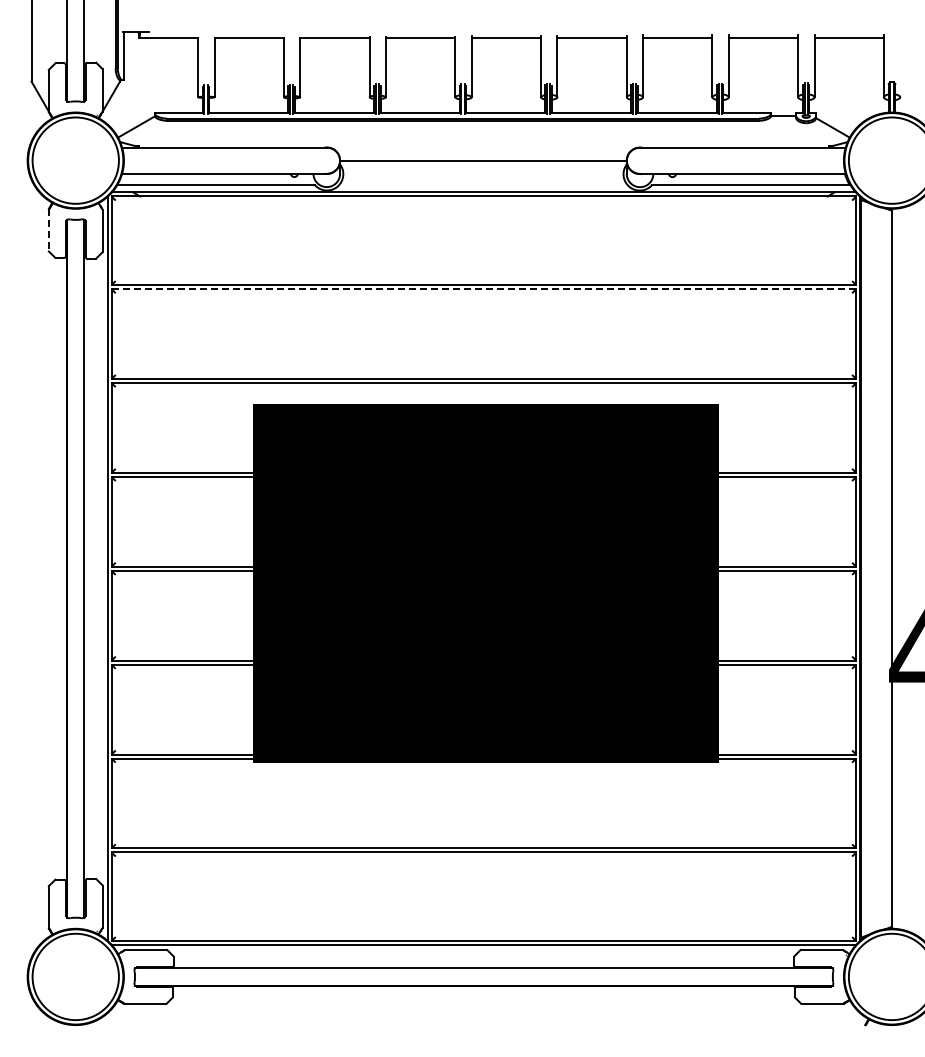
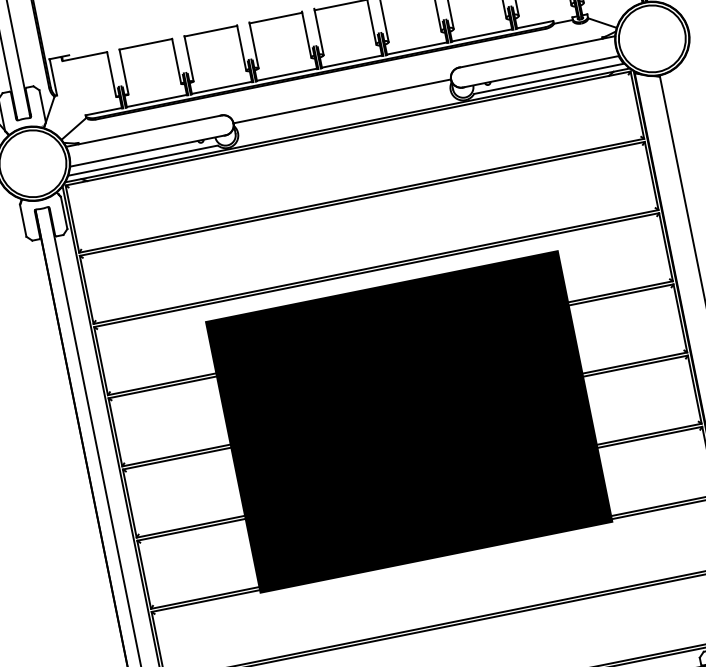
line: (48, 230) -> (22, 220), dashed -> solid
line: (484, 289) -> (362, 198), dashed -> solid

